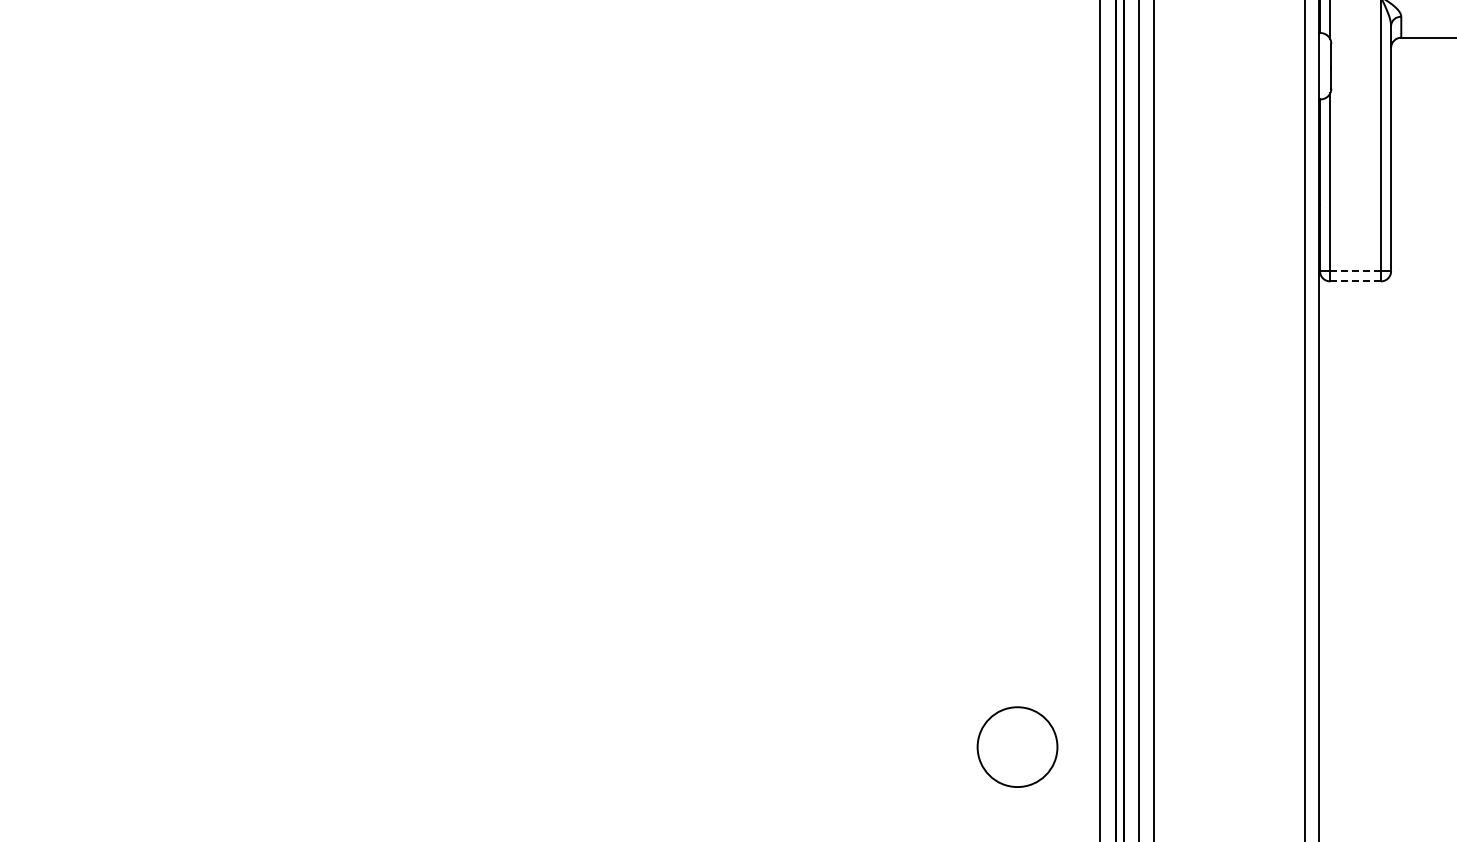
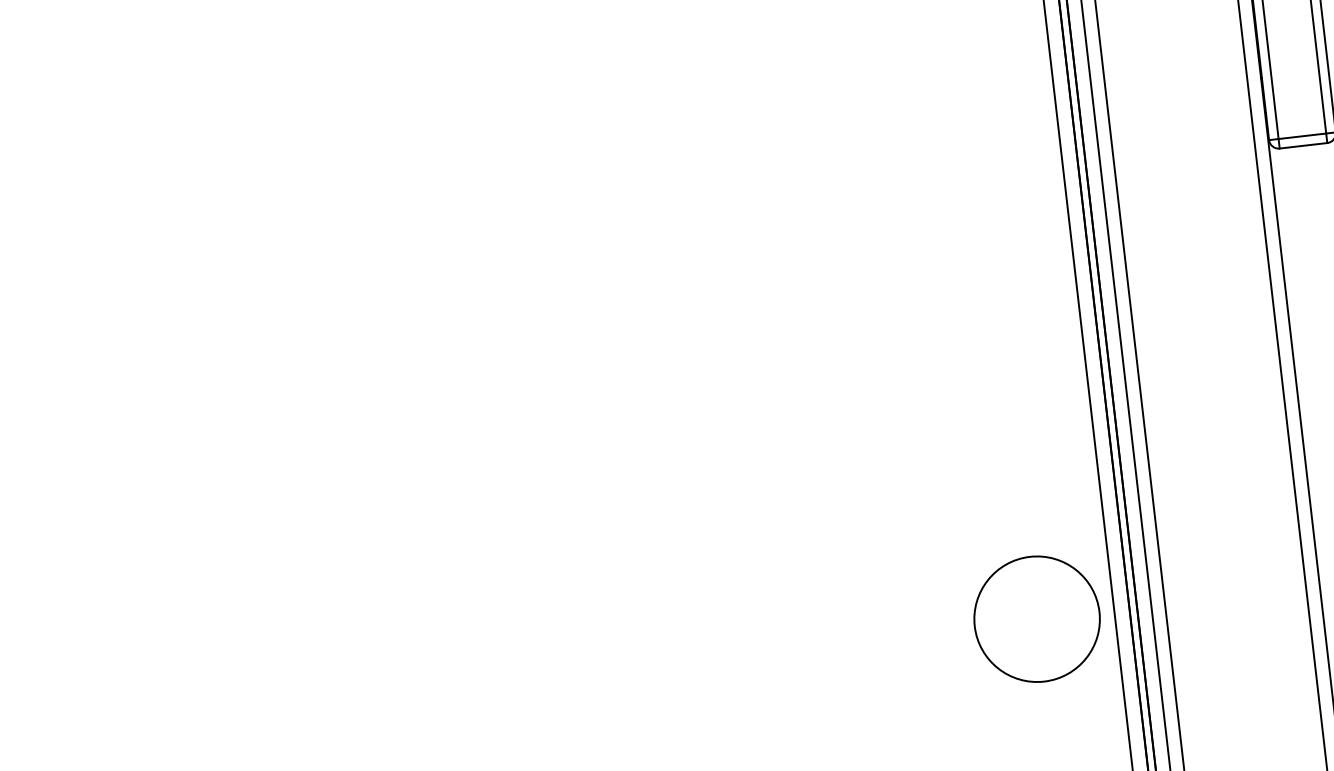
line: (1355, 271) -> (1302, 136), dashed -> solid
line: (1355, 281) -> (1303, 145), dashed -> solid
circle: (1017, 746) -> (1036, 618), size x1.67

